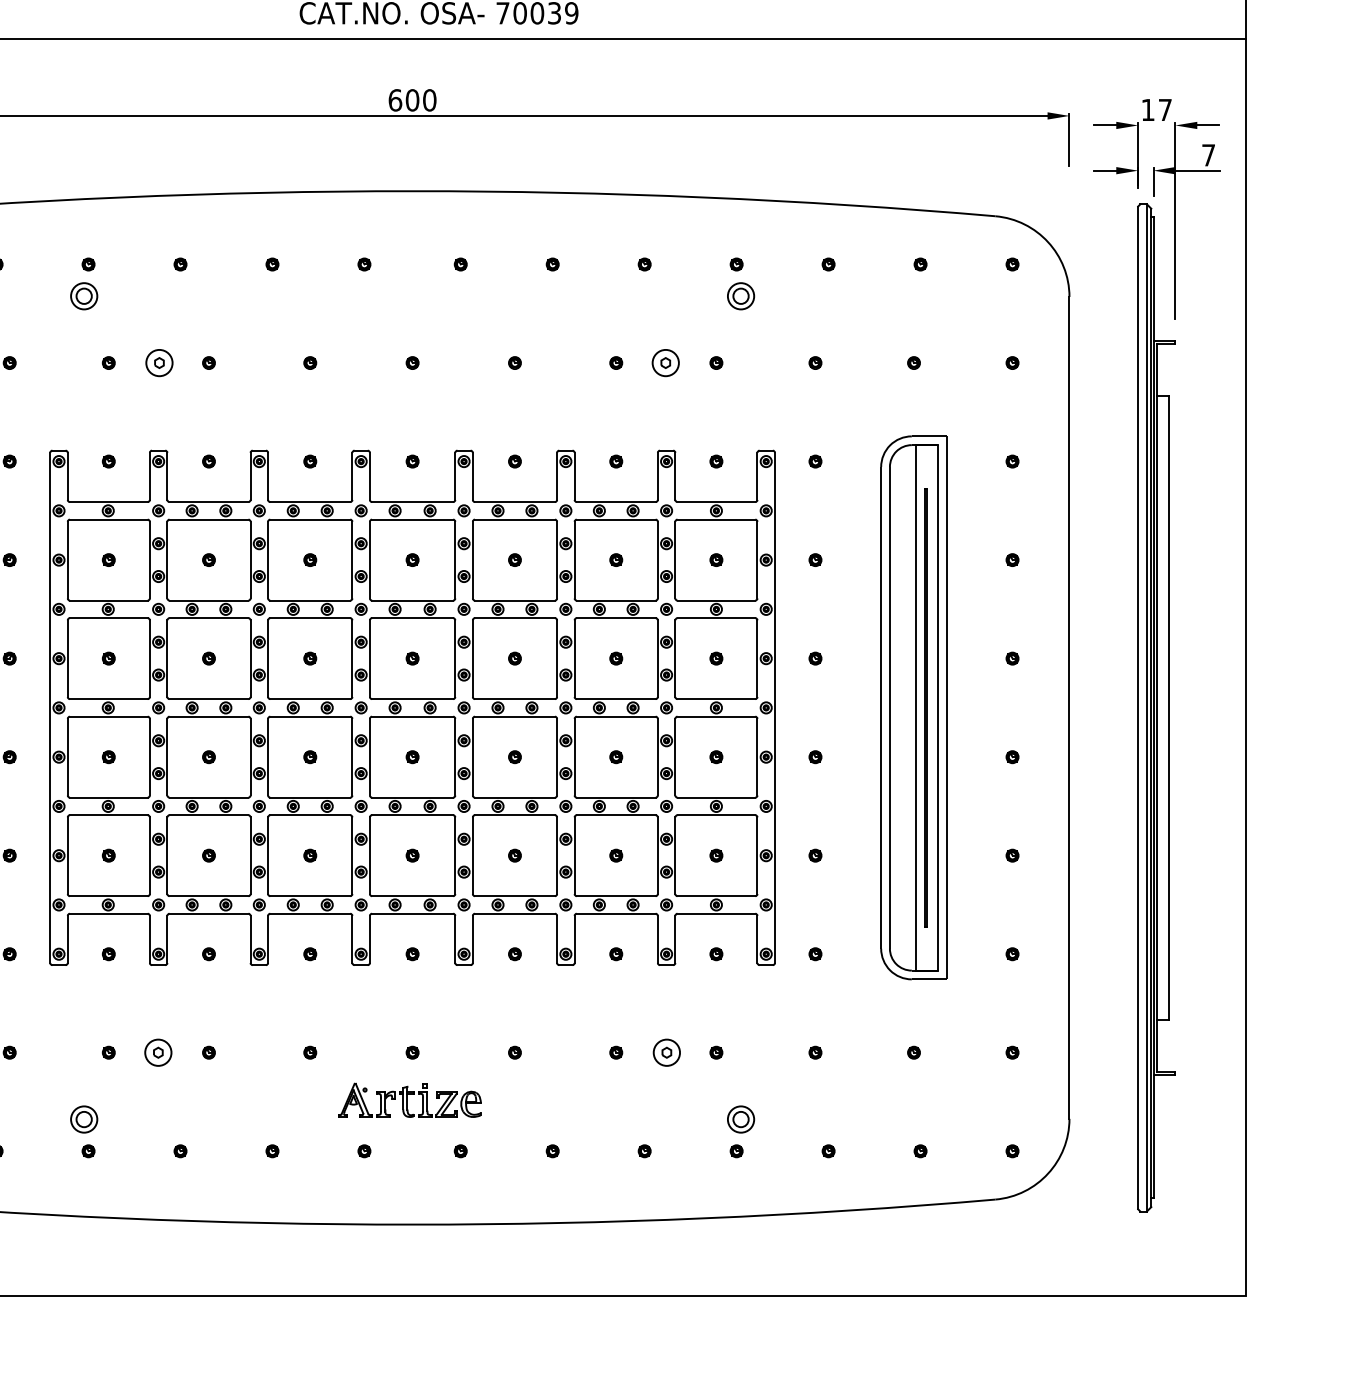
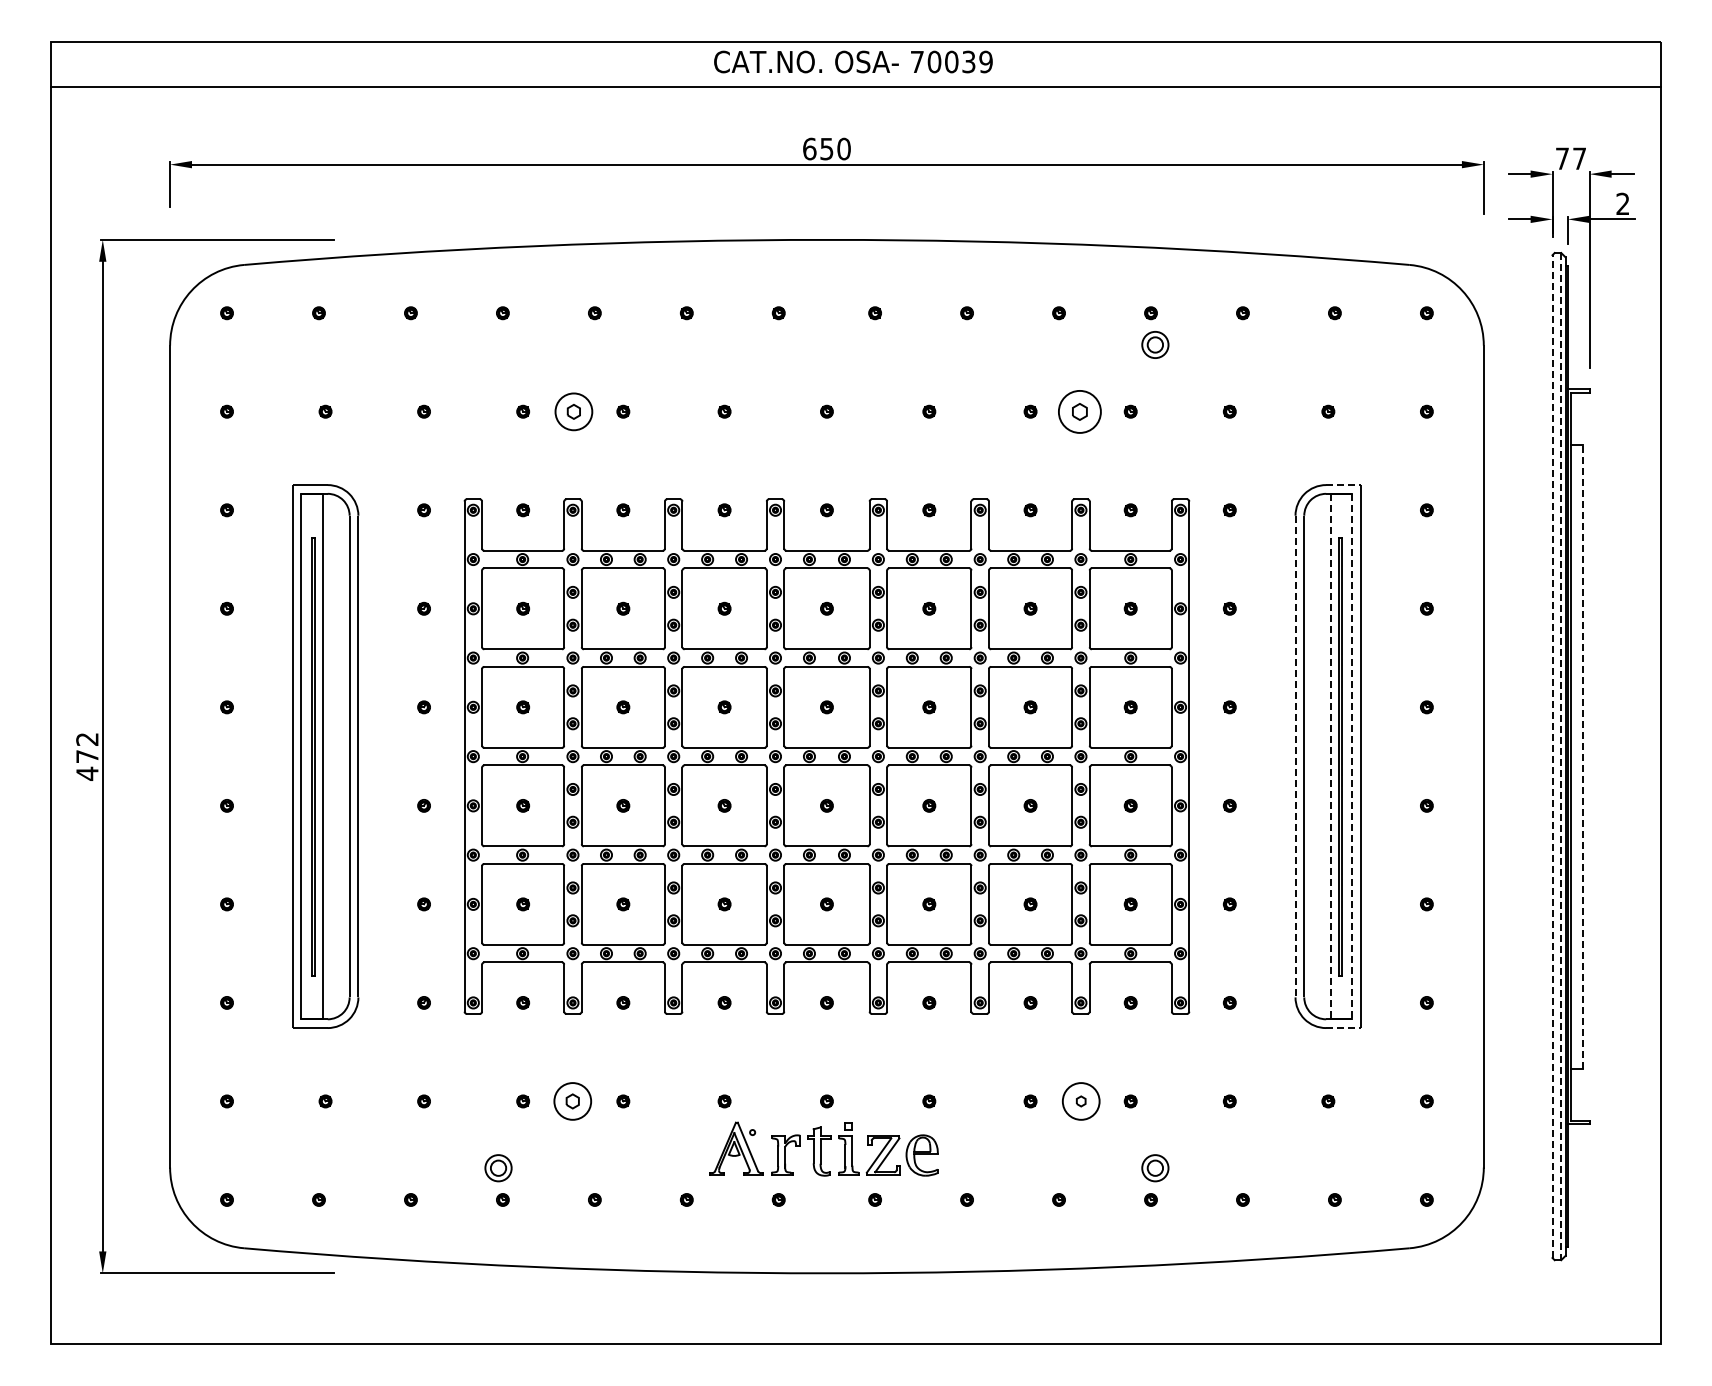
text: (412, 99) -> (826, 148), 600 -> 650
text: (1148, 109) -> (1562, 158), 17 -> 77
text: (1208, 154) -> (1622, 203), 7 -> 2
part: (84, 295) -> (498, 344), removed
part: (159, 362) -> (573, 411), size x1.4
part: (666, 362) -> (1080, 411), size x1.6
line: (929, 436) -> (1343, 485), solid -> dashed
line: (881, 707) -> (1295, 756), solid -> dashed
line: (916, 707) -> (1330, 756), solid -> dashed
line: (938, 707) -> (1352, 756), solid -> dashed
line: (1138, 707) -> (1552, 756), solid -> dashed
line: (1147, 707) -> (1561, 756), solid -> dashed
line: (1169, 707) -> (1583, 756), solid -> dashed
line: (929, 979) -> (1343, 1028), solid -> dashed
part: (158, 1052) -> (572, 1101), size x1.4
circle: (667, 1052) -> (1081, 1101), size x1.4
part: (409, 1099) -> (823, 1148), size x1.6

